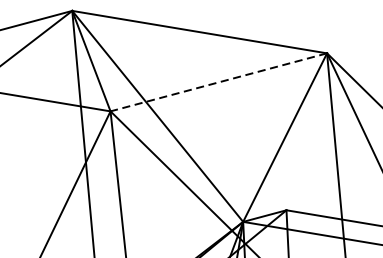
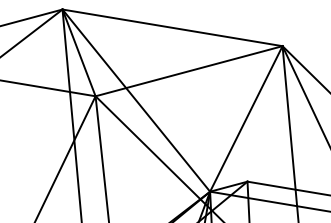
line: (219, 82) -> (189, 71), dashed -> solid

